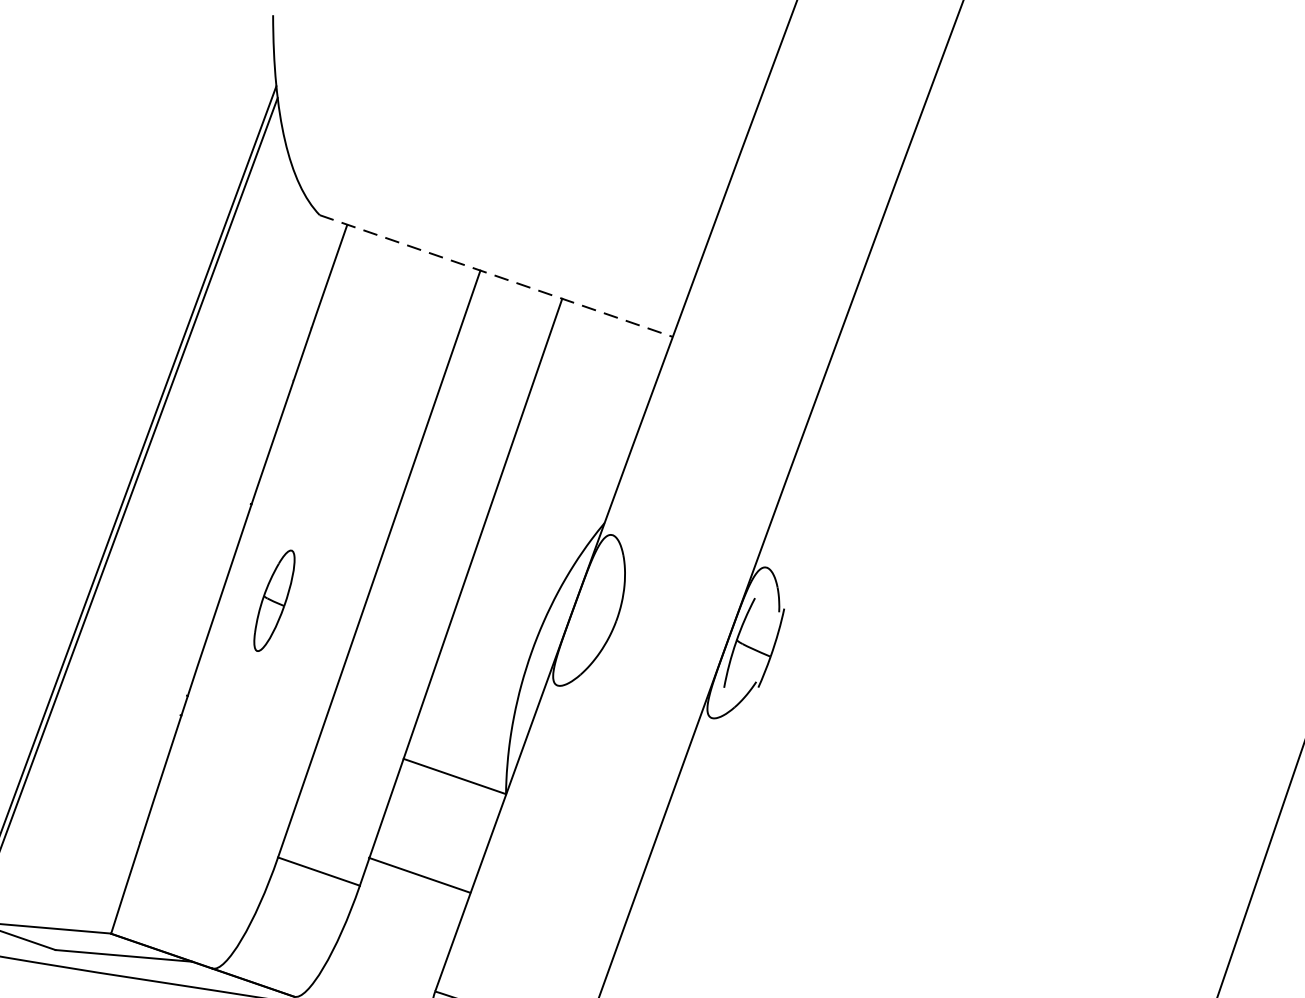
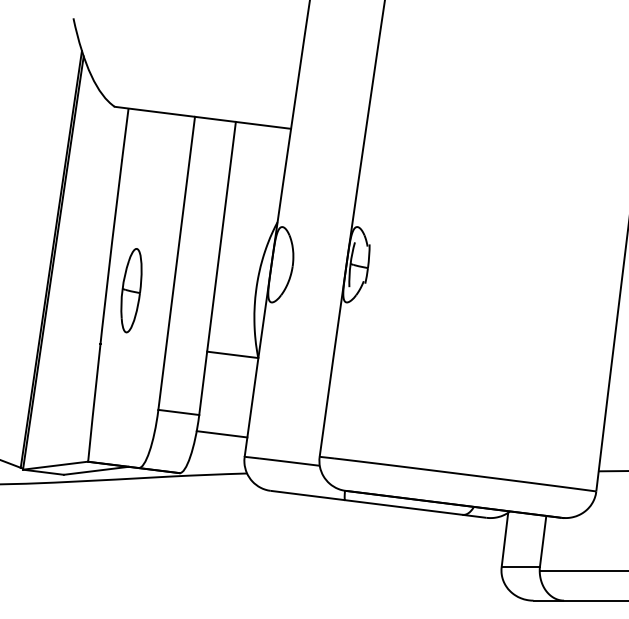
line: (495, 275) -> (202, 117), dashed -> solid
part: (274, 600) -> (131, 290), size x1.67
line: (418, 875) -> (221, 434), moved

